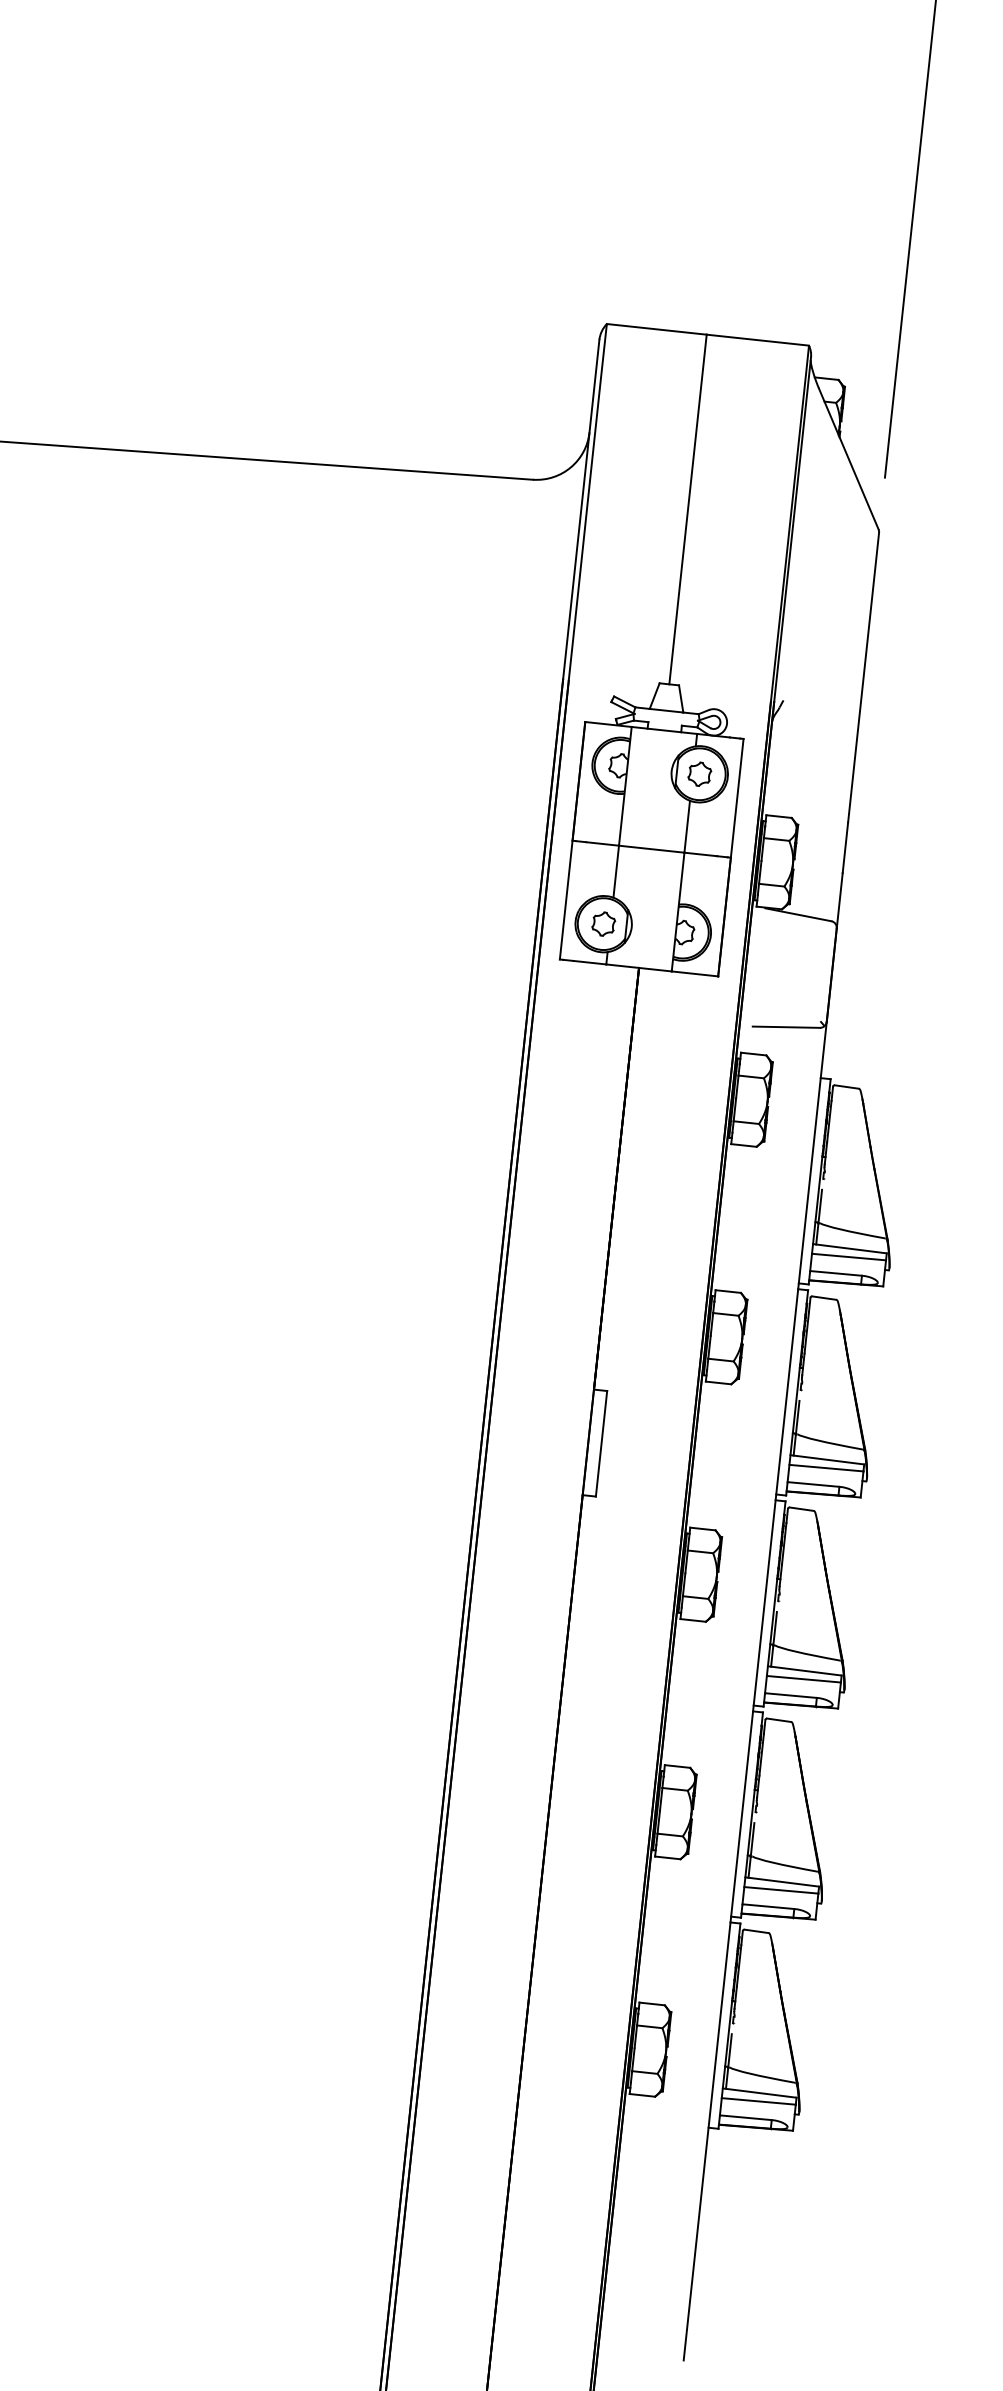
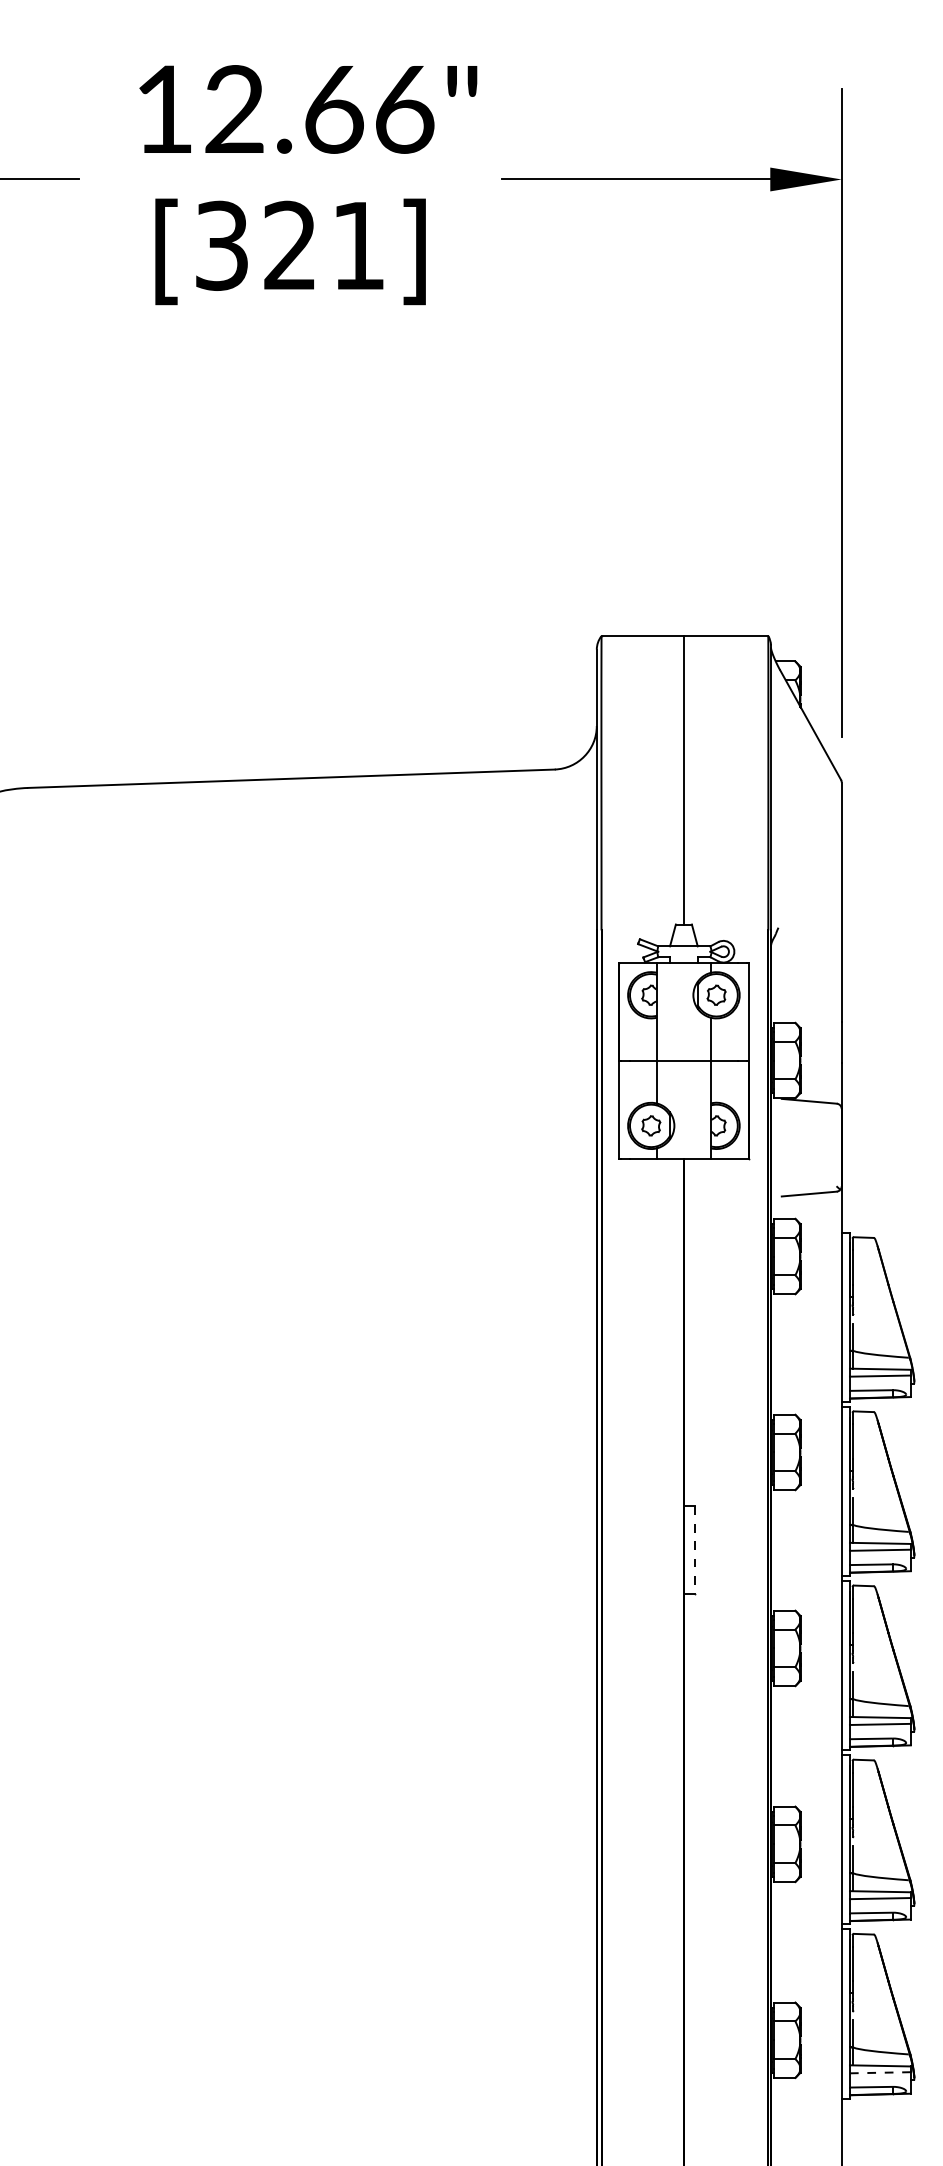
line: (601, 1444) -> (694, 1550), solid -> dashed
line: (758, 2101) -> (880, 2072), solid -> dashed

